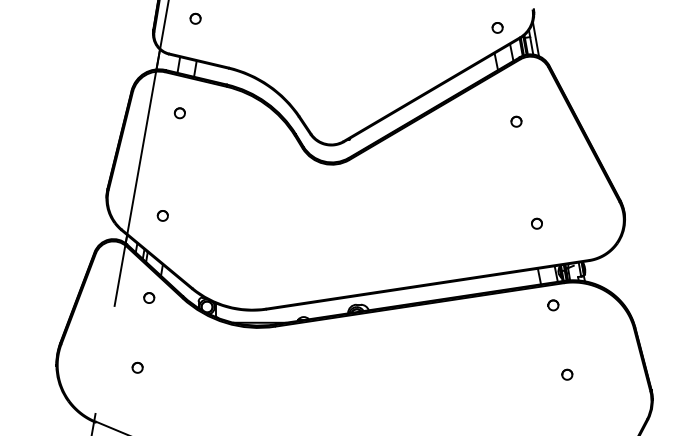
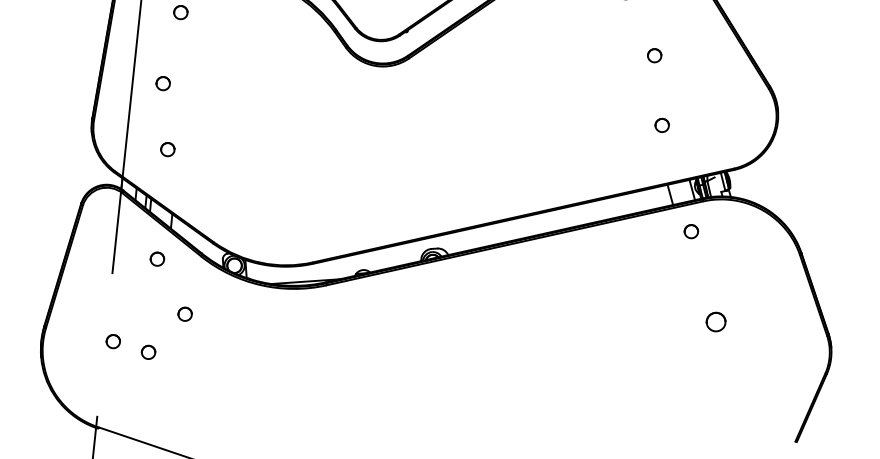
part: (162, 165) -> (162, 83), added
part: (534, 170) -> (654, 55), added
part: (167, 340) -> (185, 313), added
part: (111, 357) -> (113, 341), added
part: (567, 374) -> (716, 321), size x1.4

